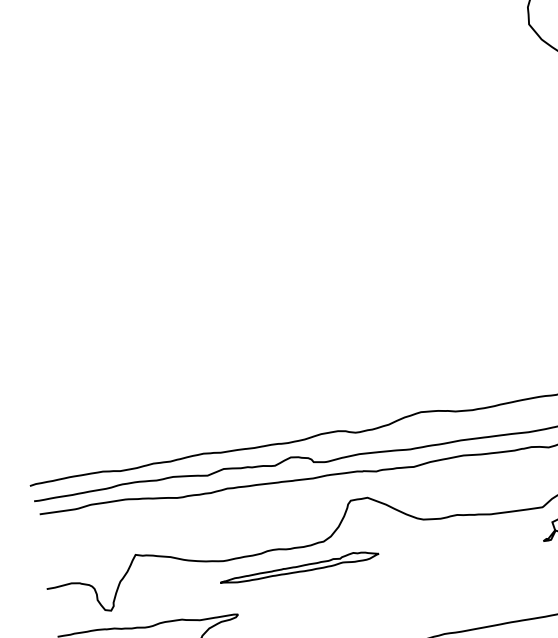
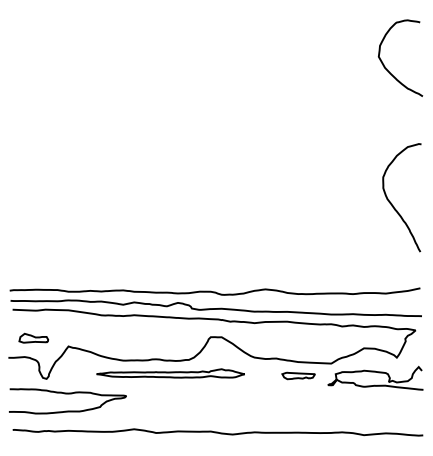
part: (495, 534) -> (298, 375), added
part: (79, 550) -> (33, 337), added
part: (299, 567) -> (170, 373), size x1.43

